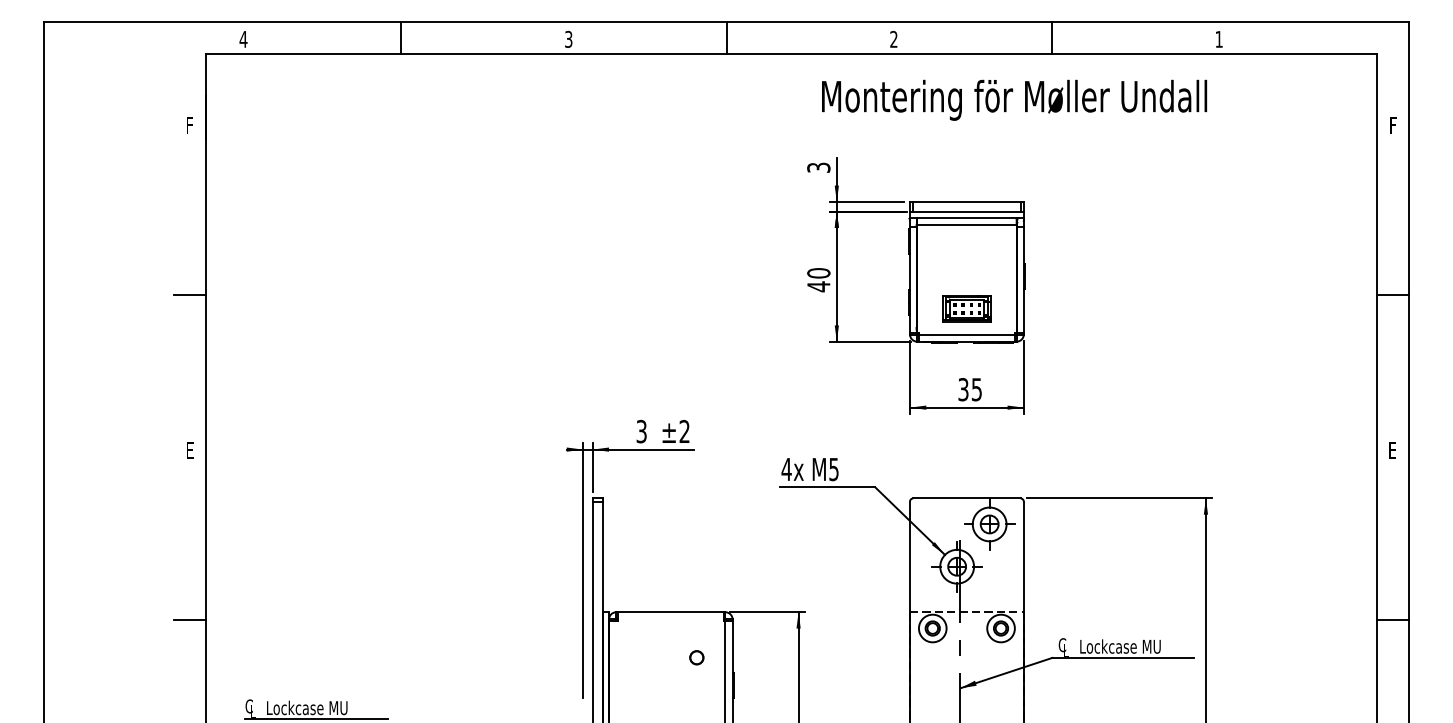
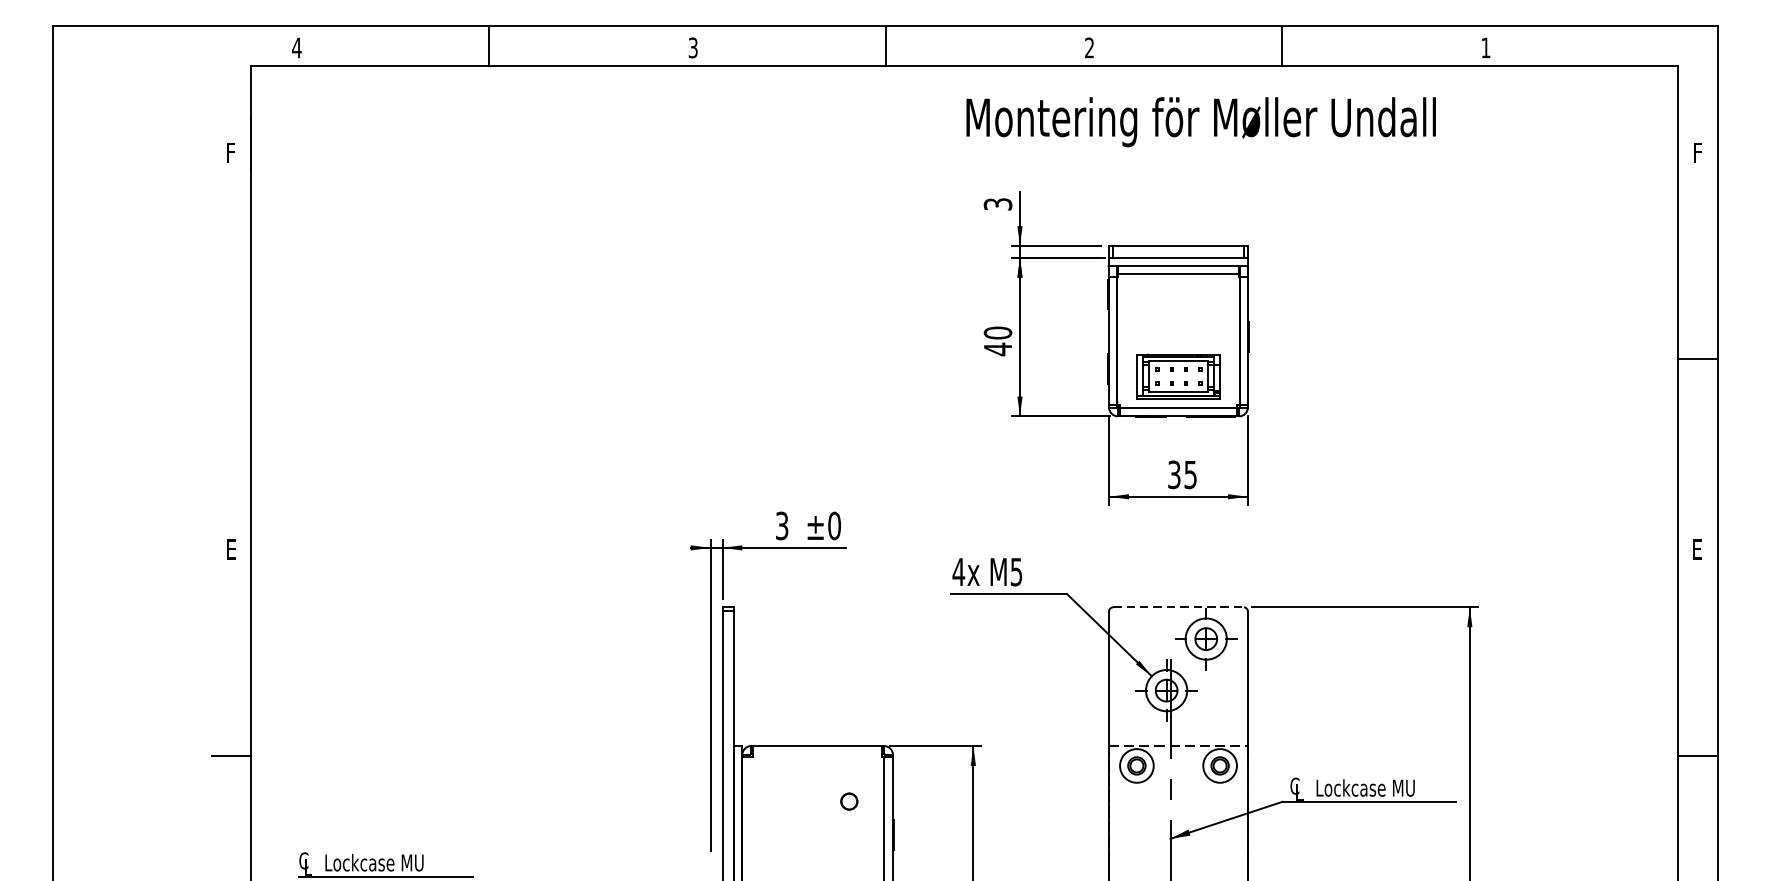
text: (1014, 99) -> (1201, 121), moved
line: (189, 294) -> (231, 358), removed
part: (966, 308) -> (1178, 375), size x1.4
text: (684, 431) -> (834, 525), ±2 -> ±0
line: (966, 498) -> (1178, 607), solid -> dashed

